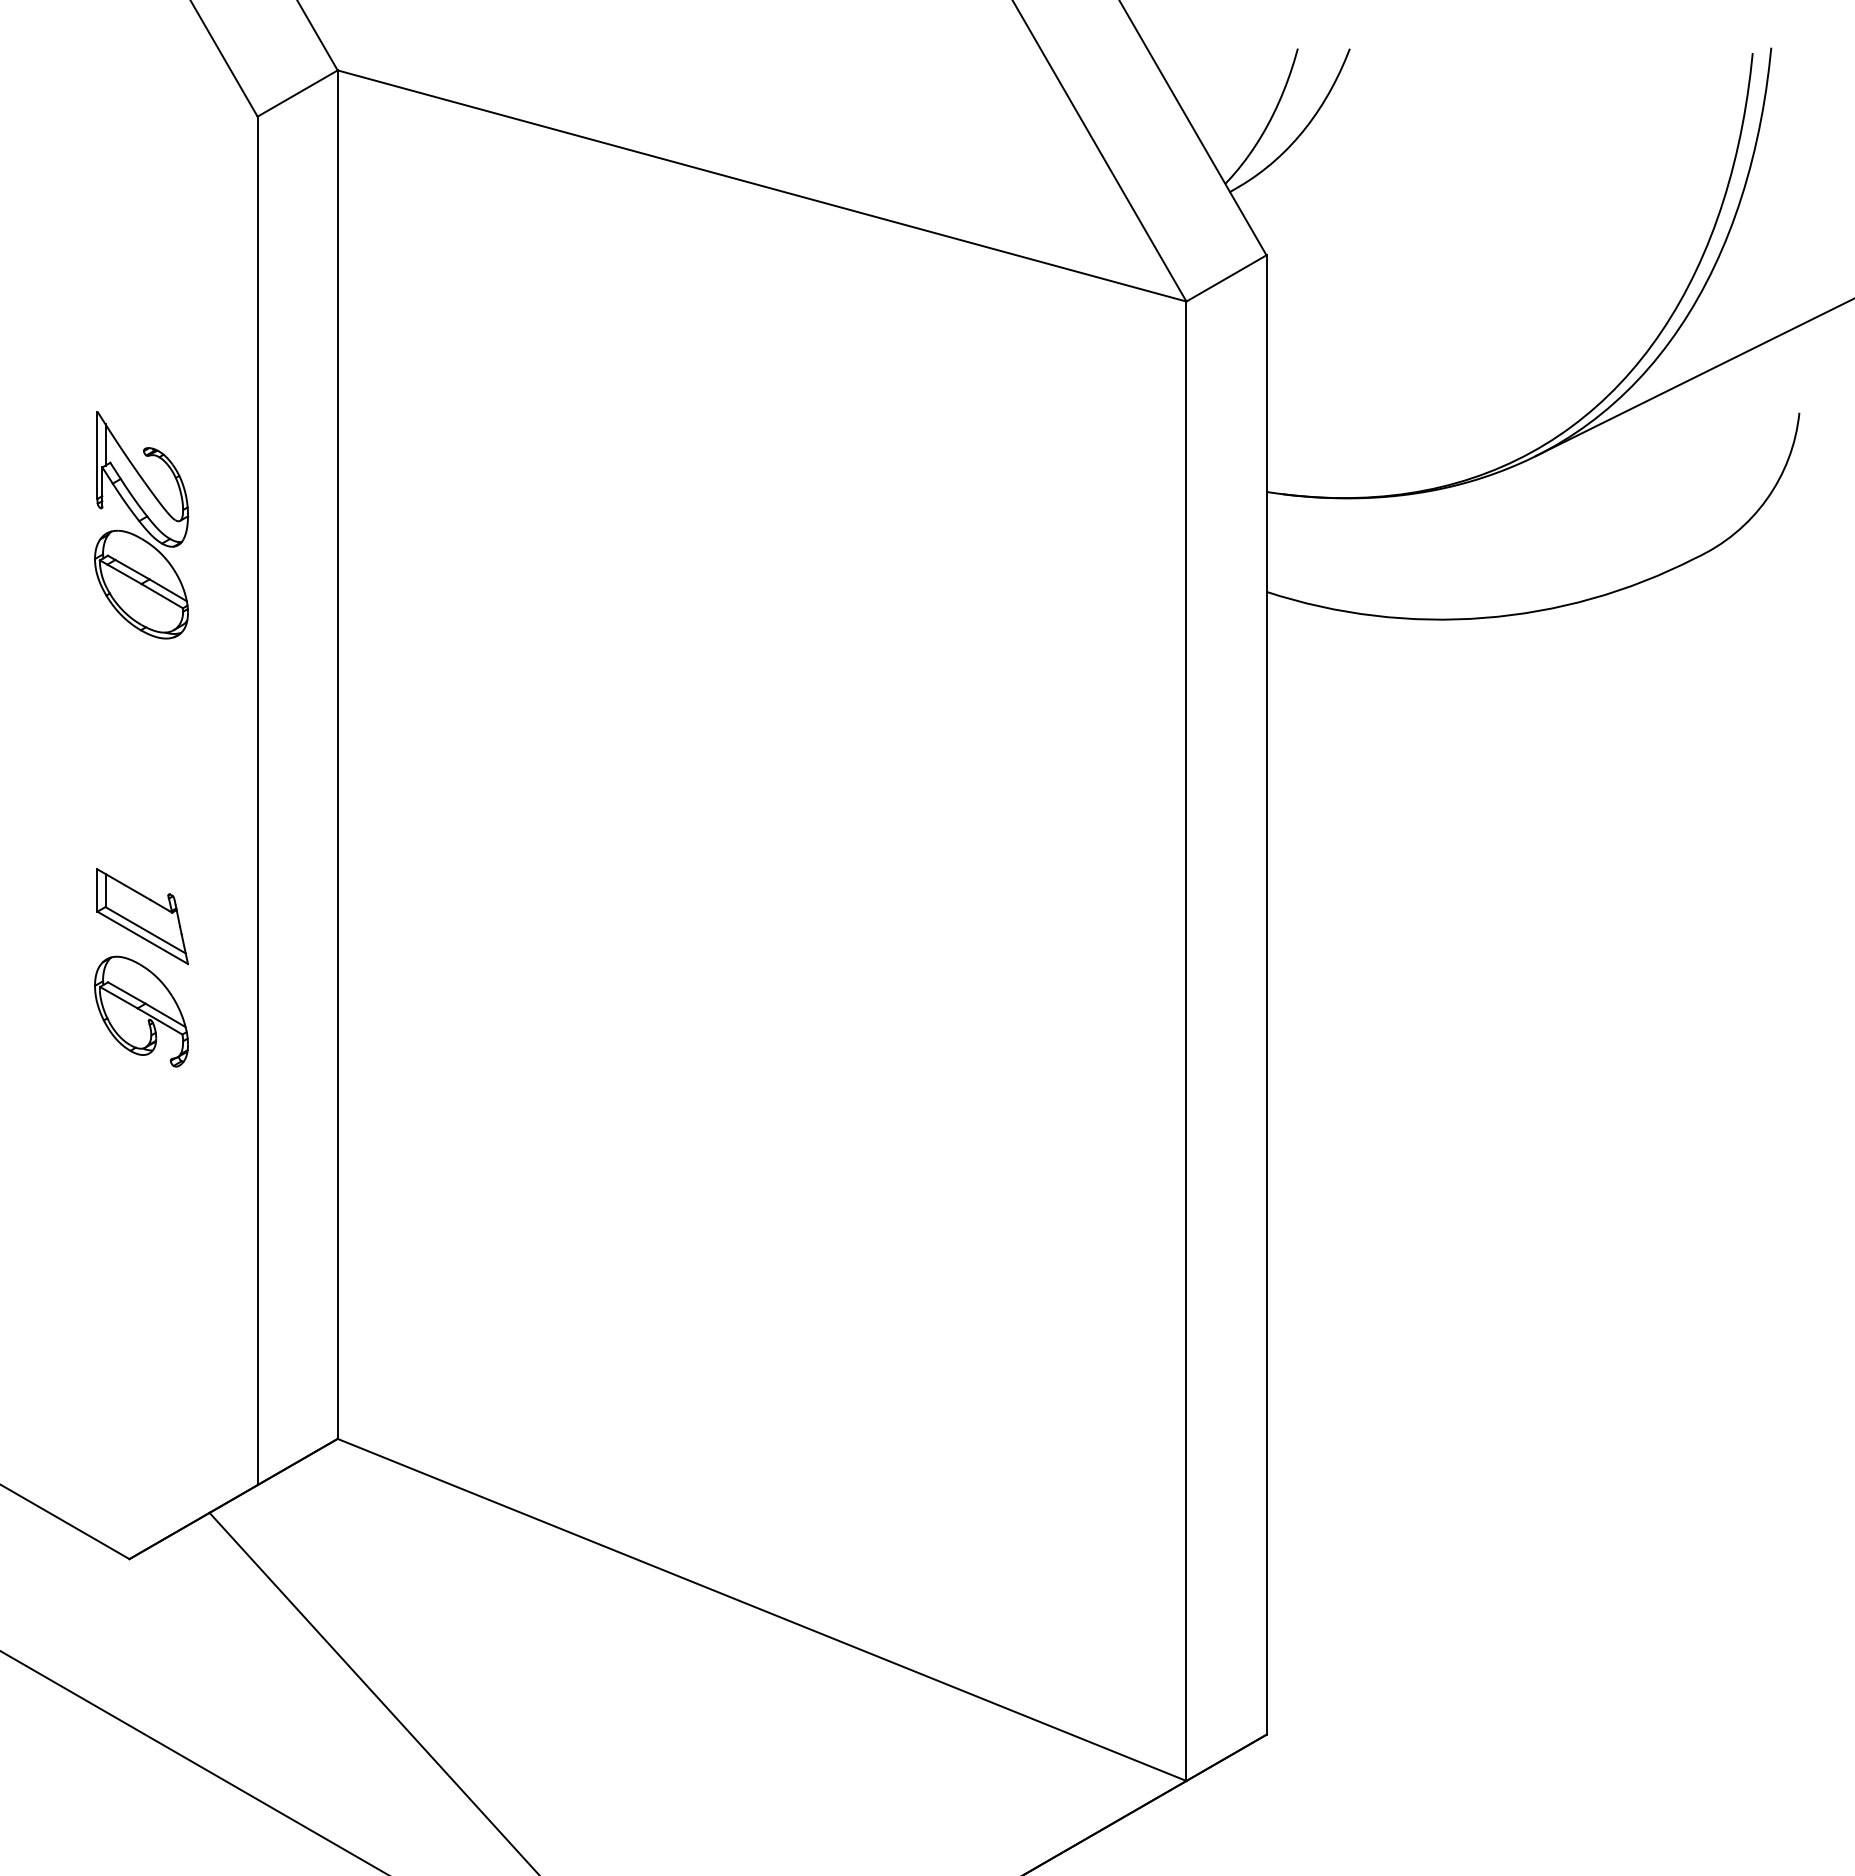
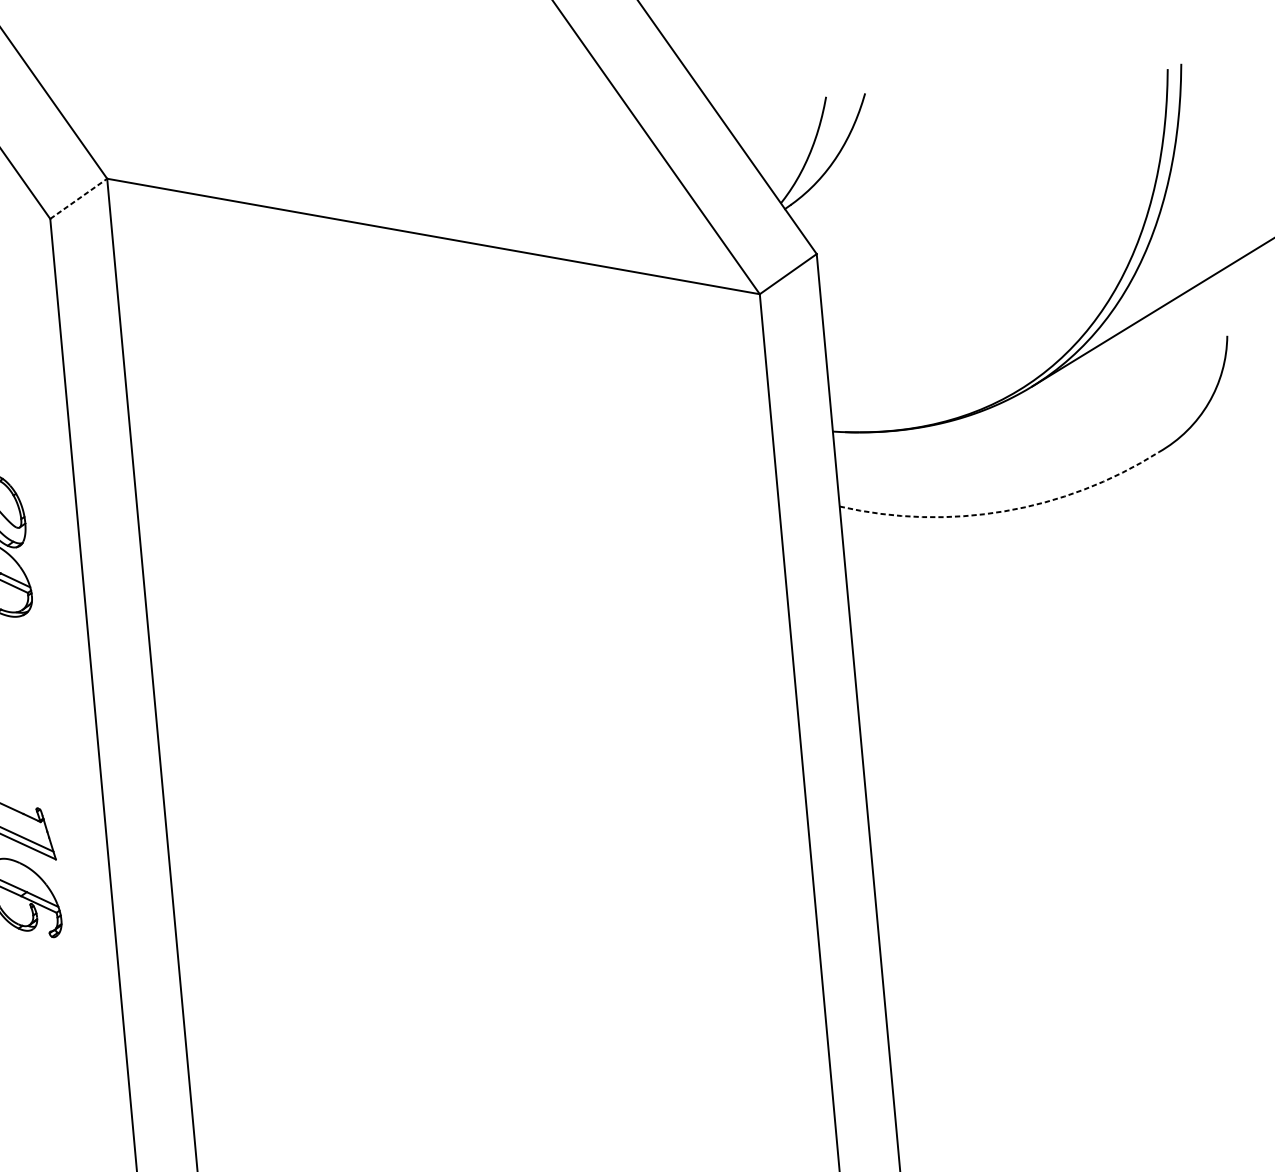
line: (298, 93) -> (79, 198), solid -> dashed
arc: (1484, 617) -> (1005, 510), solid -> dashed

